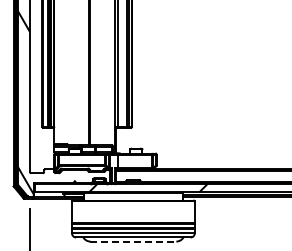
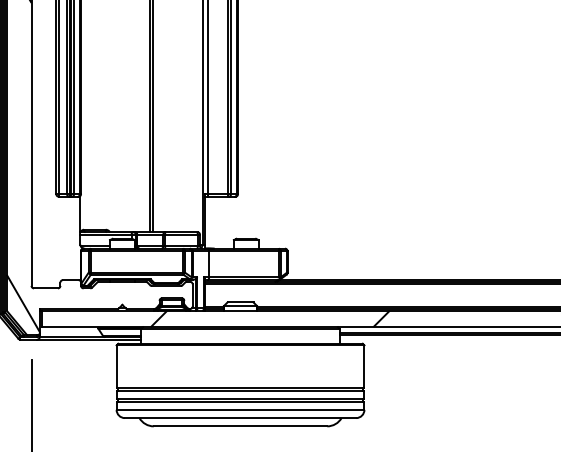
line: (133, 241) -> (240, 426), dashed -> solid

